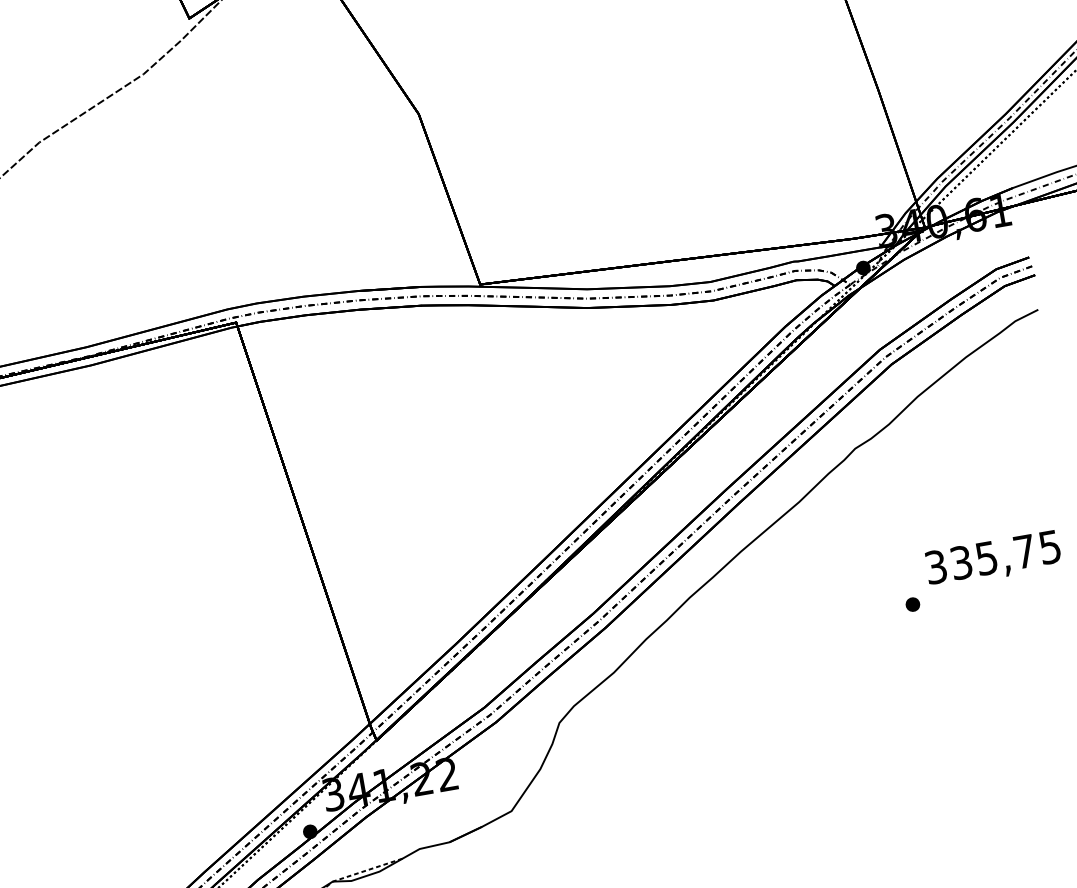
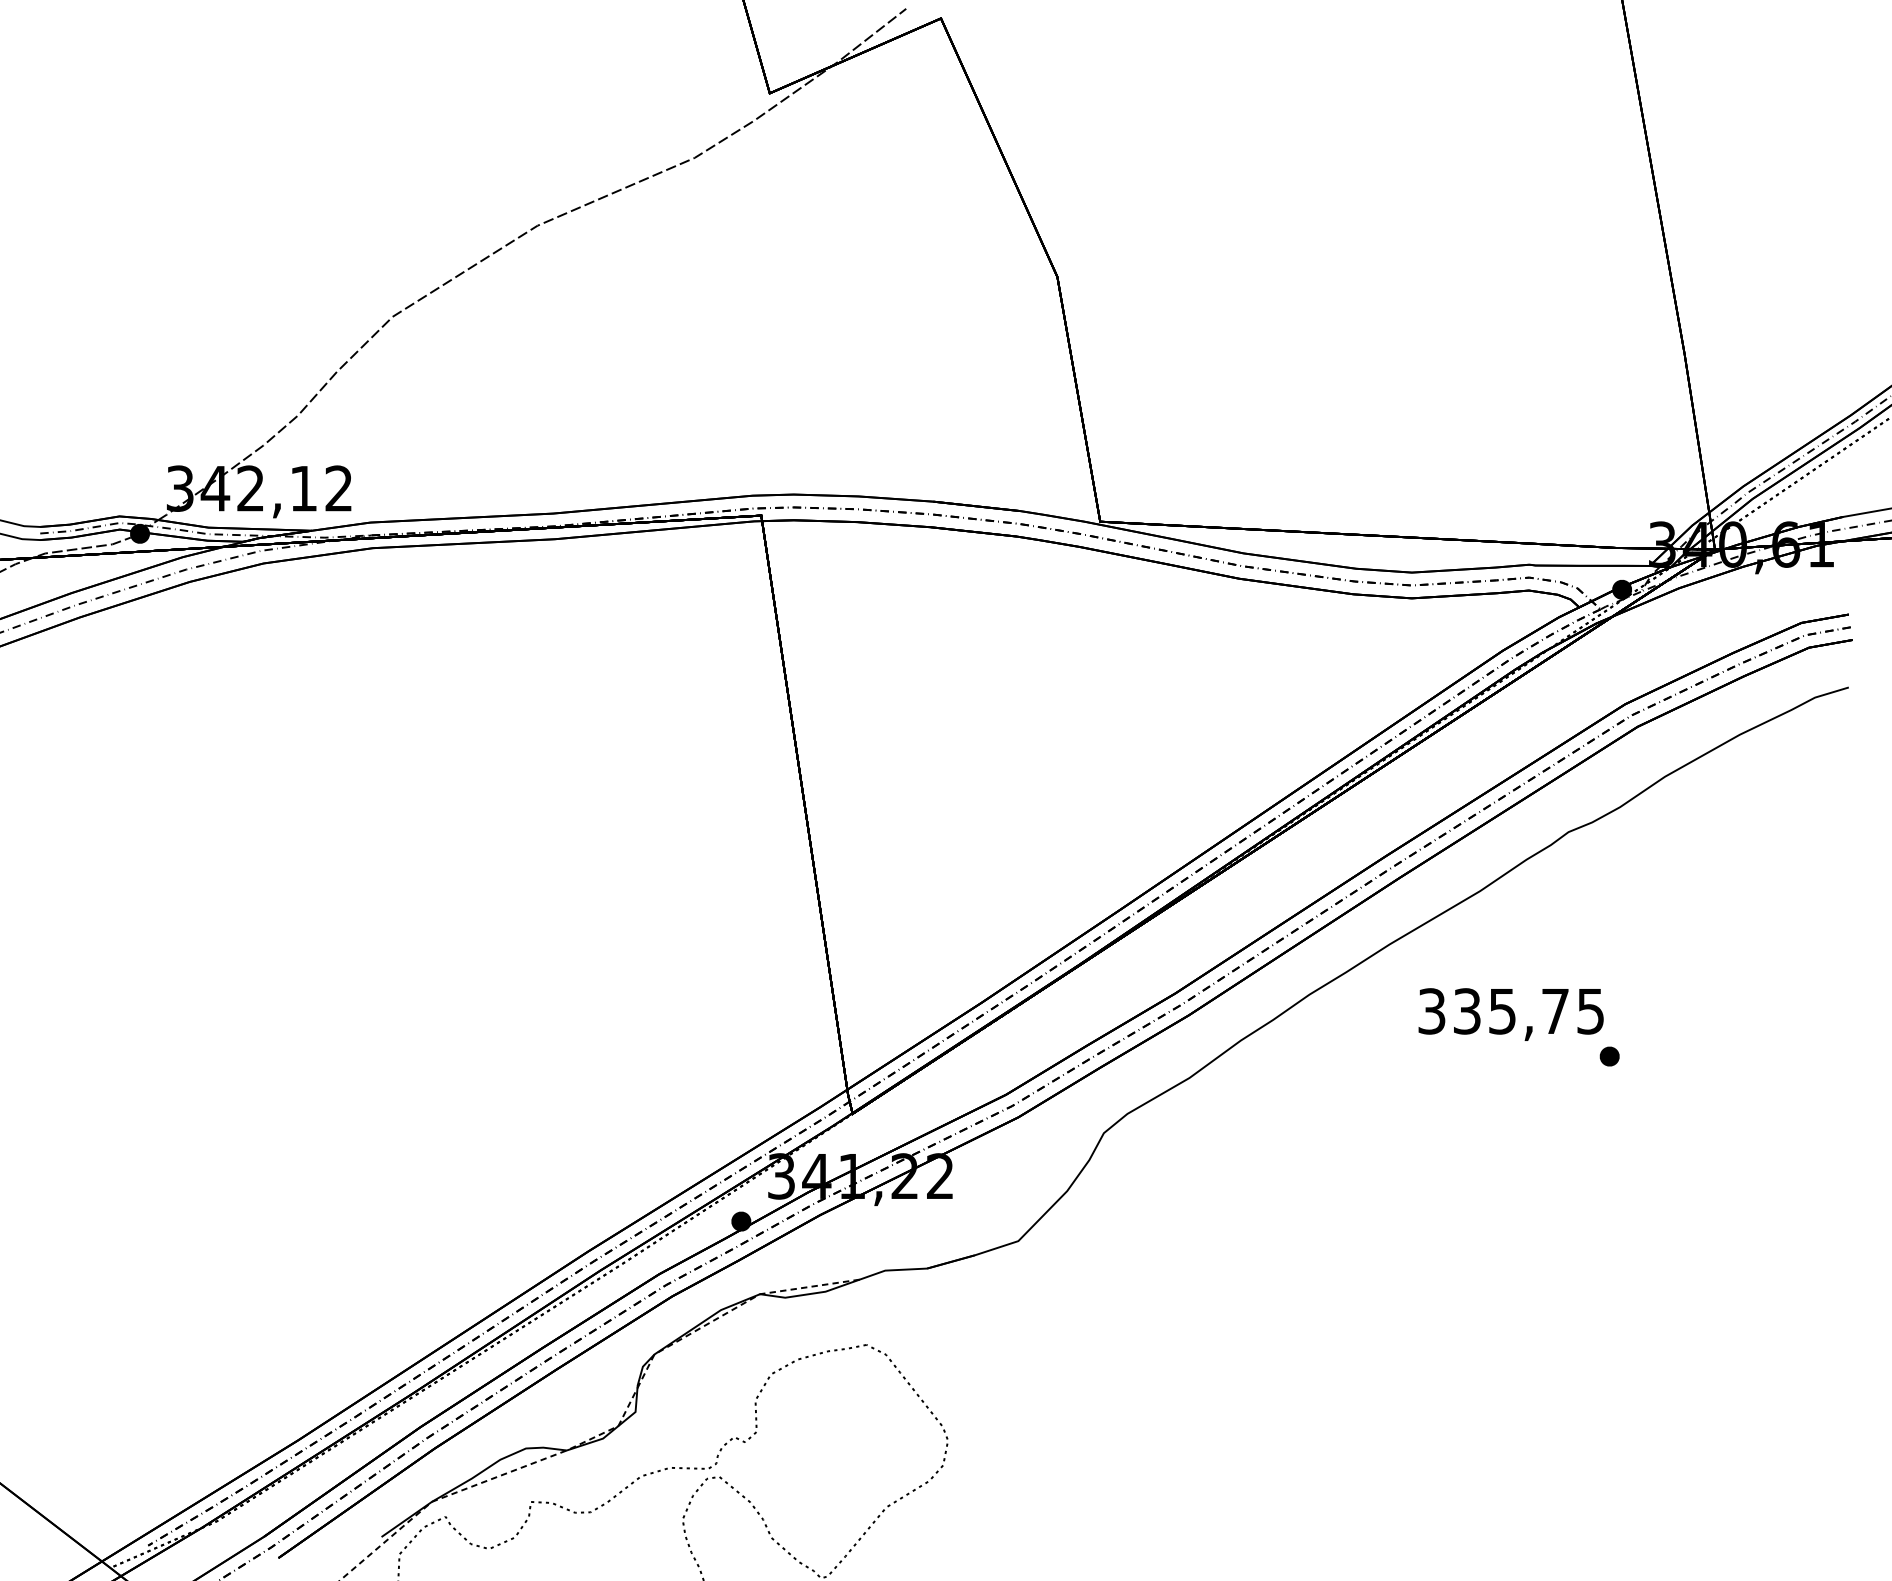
text: (992, 559) -> (1510, 1014), moved

